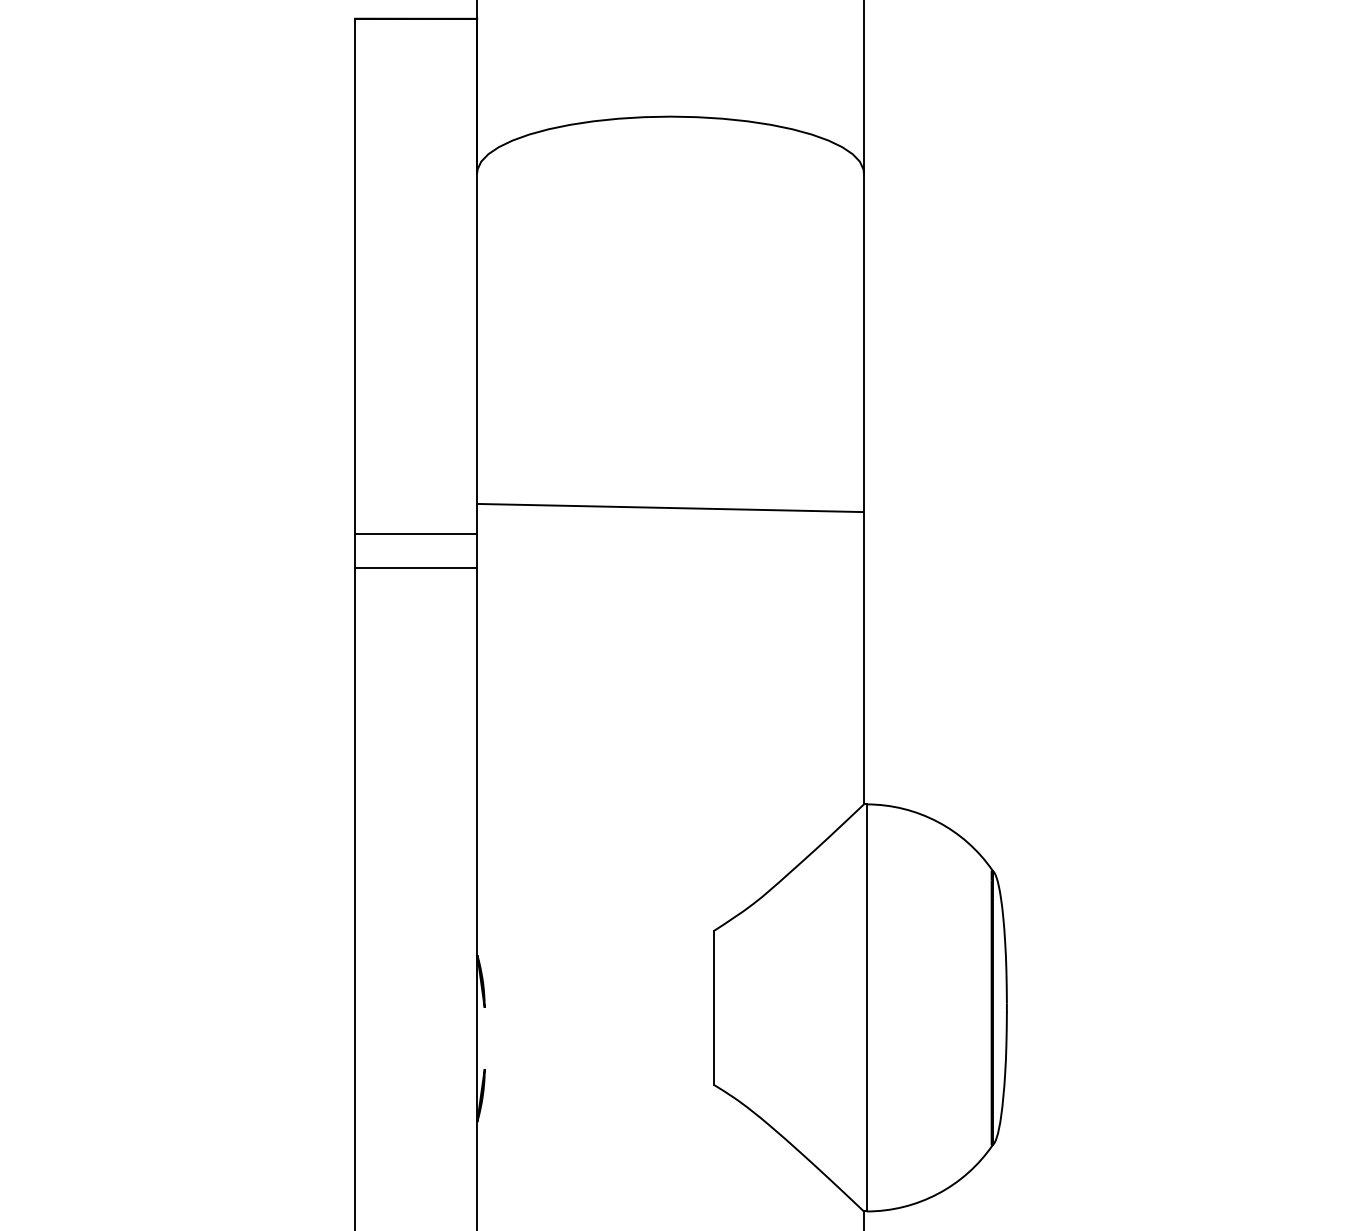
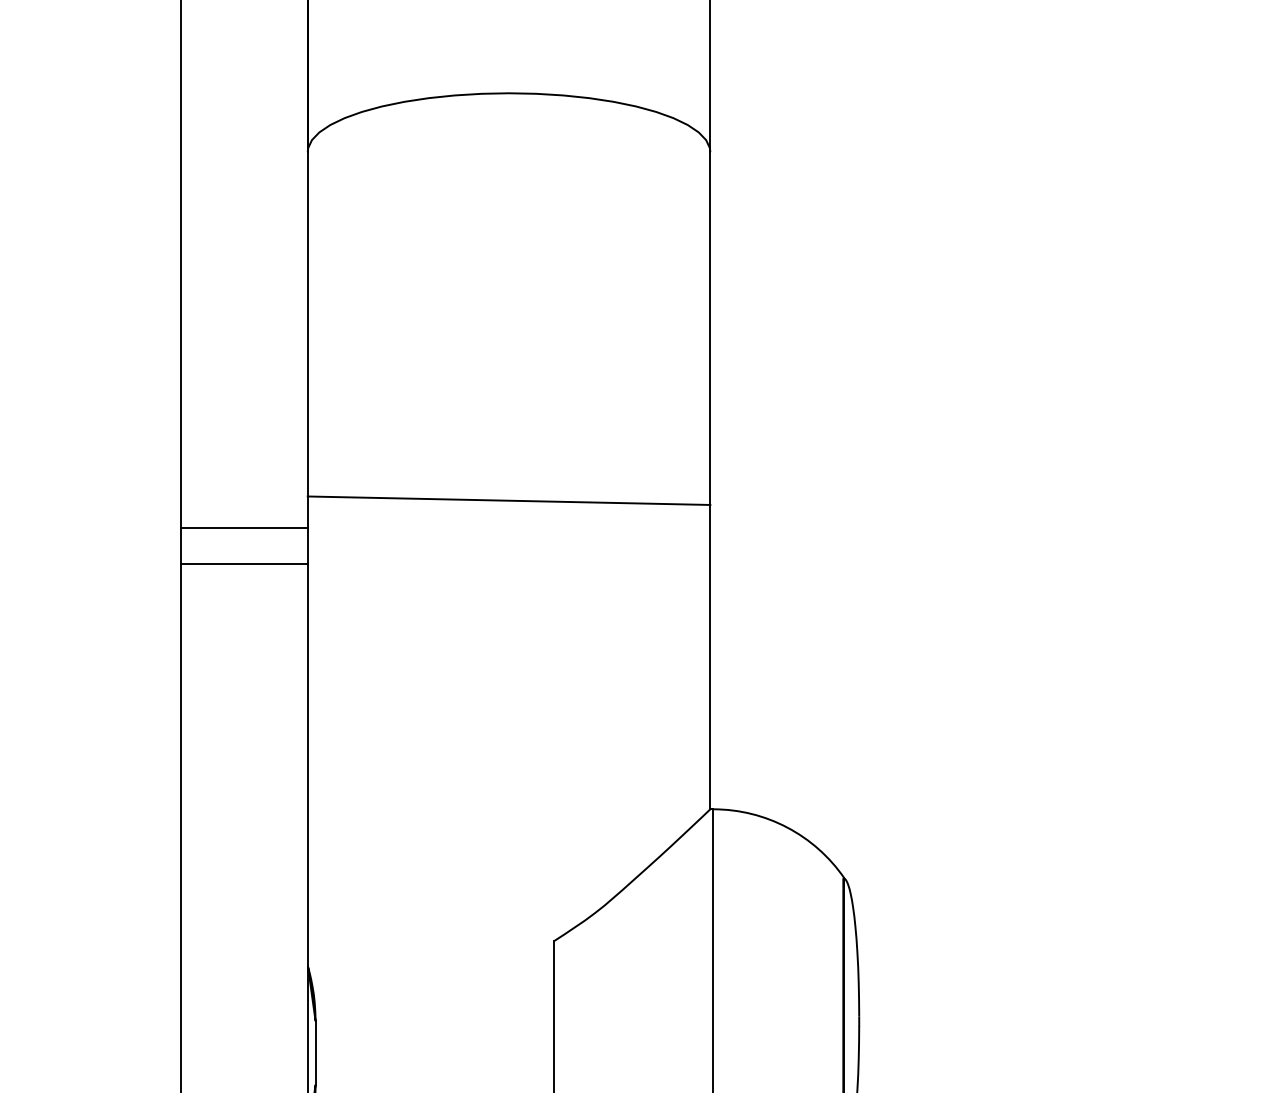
line: (484, 1038) -> (315, 1053), added

